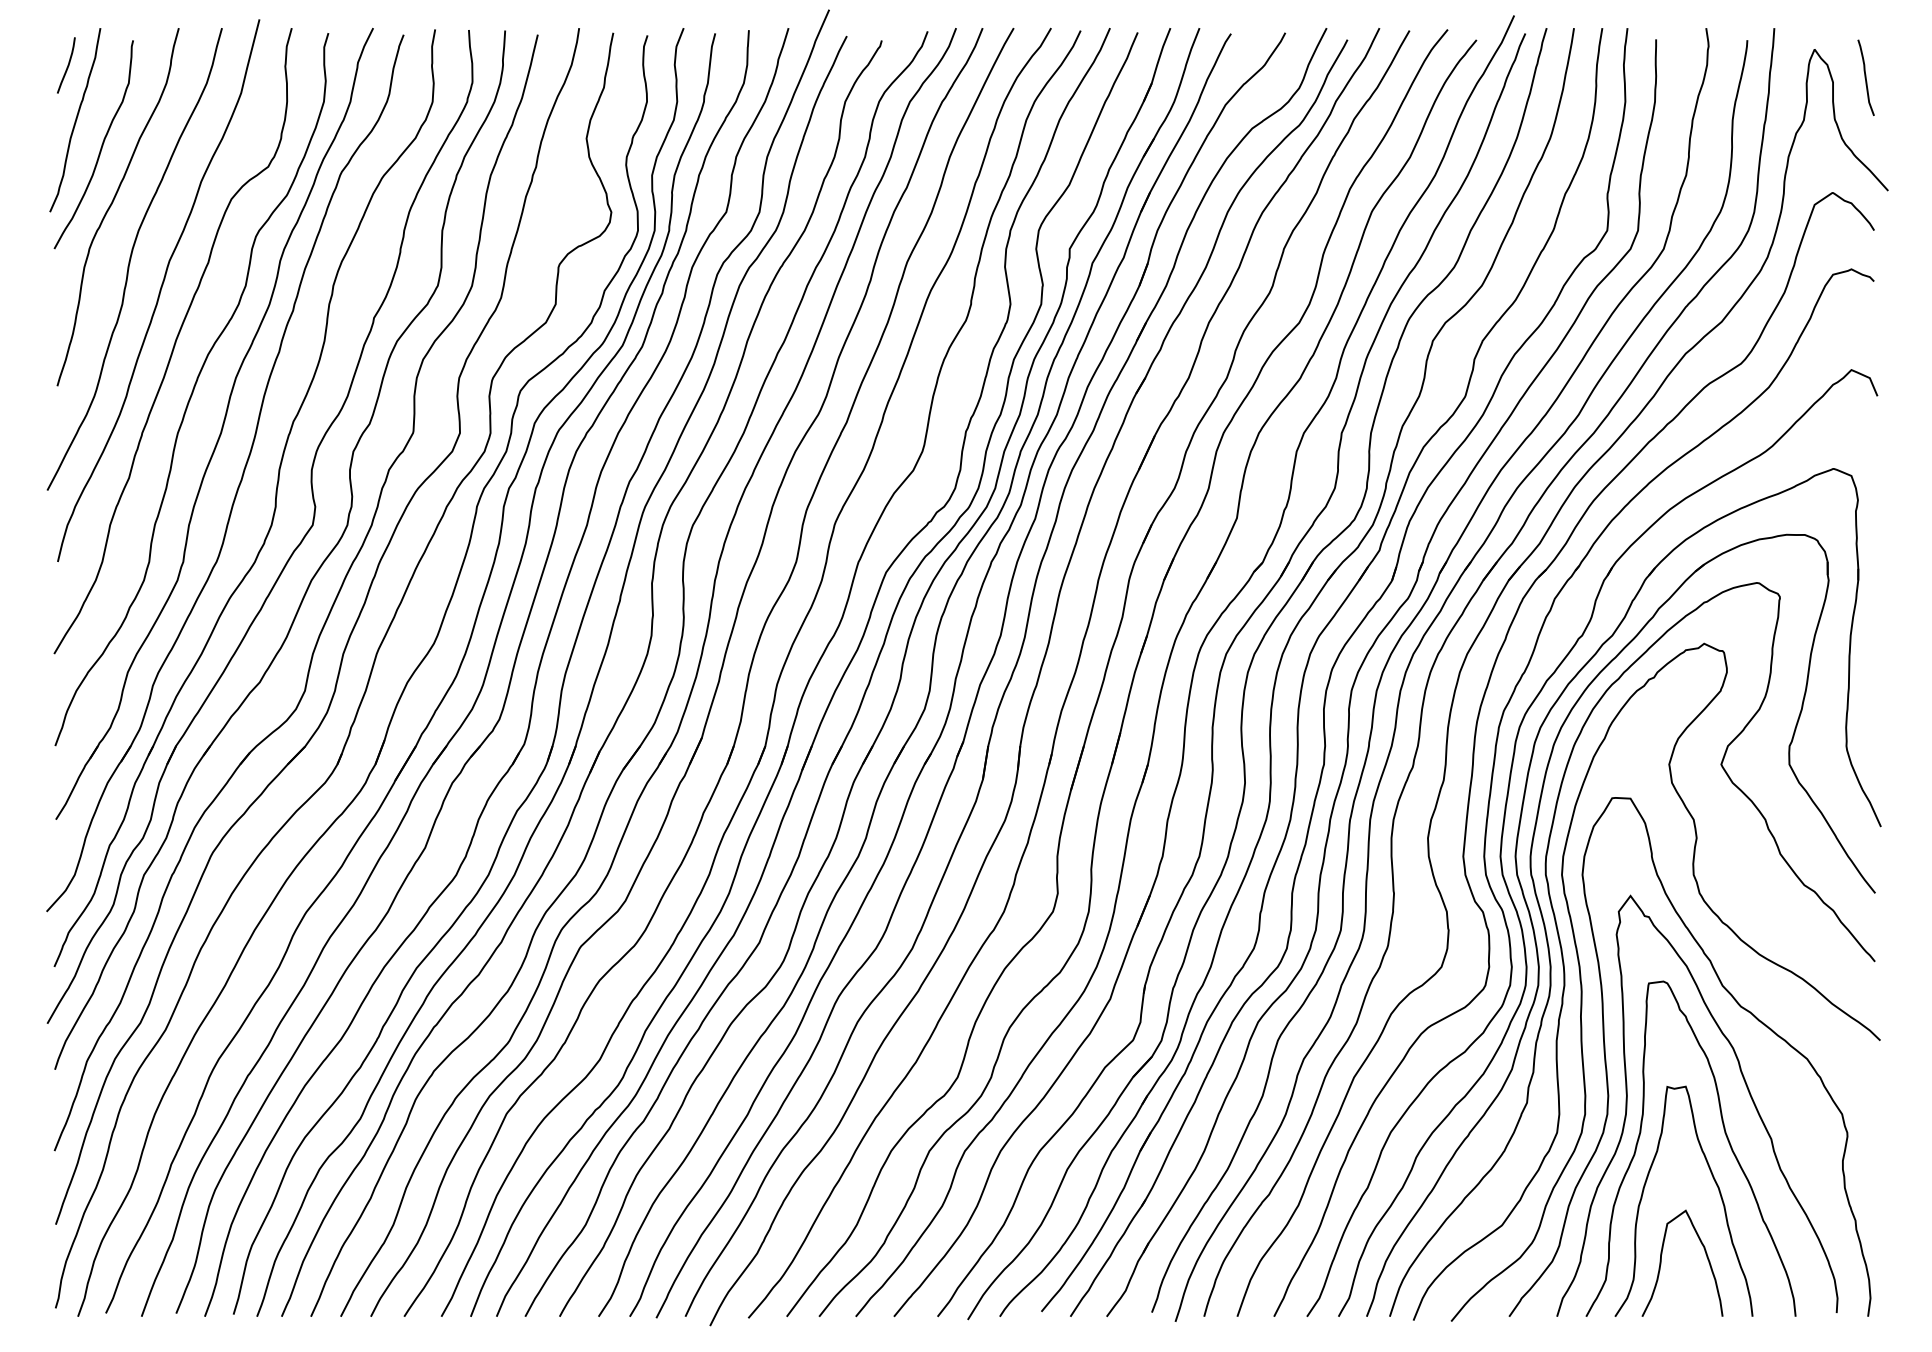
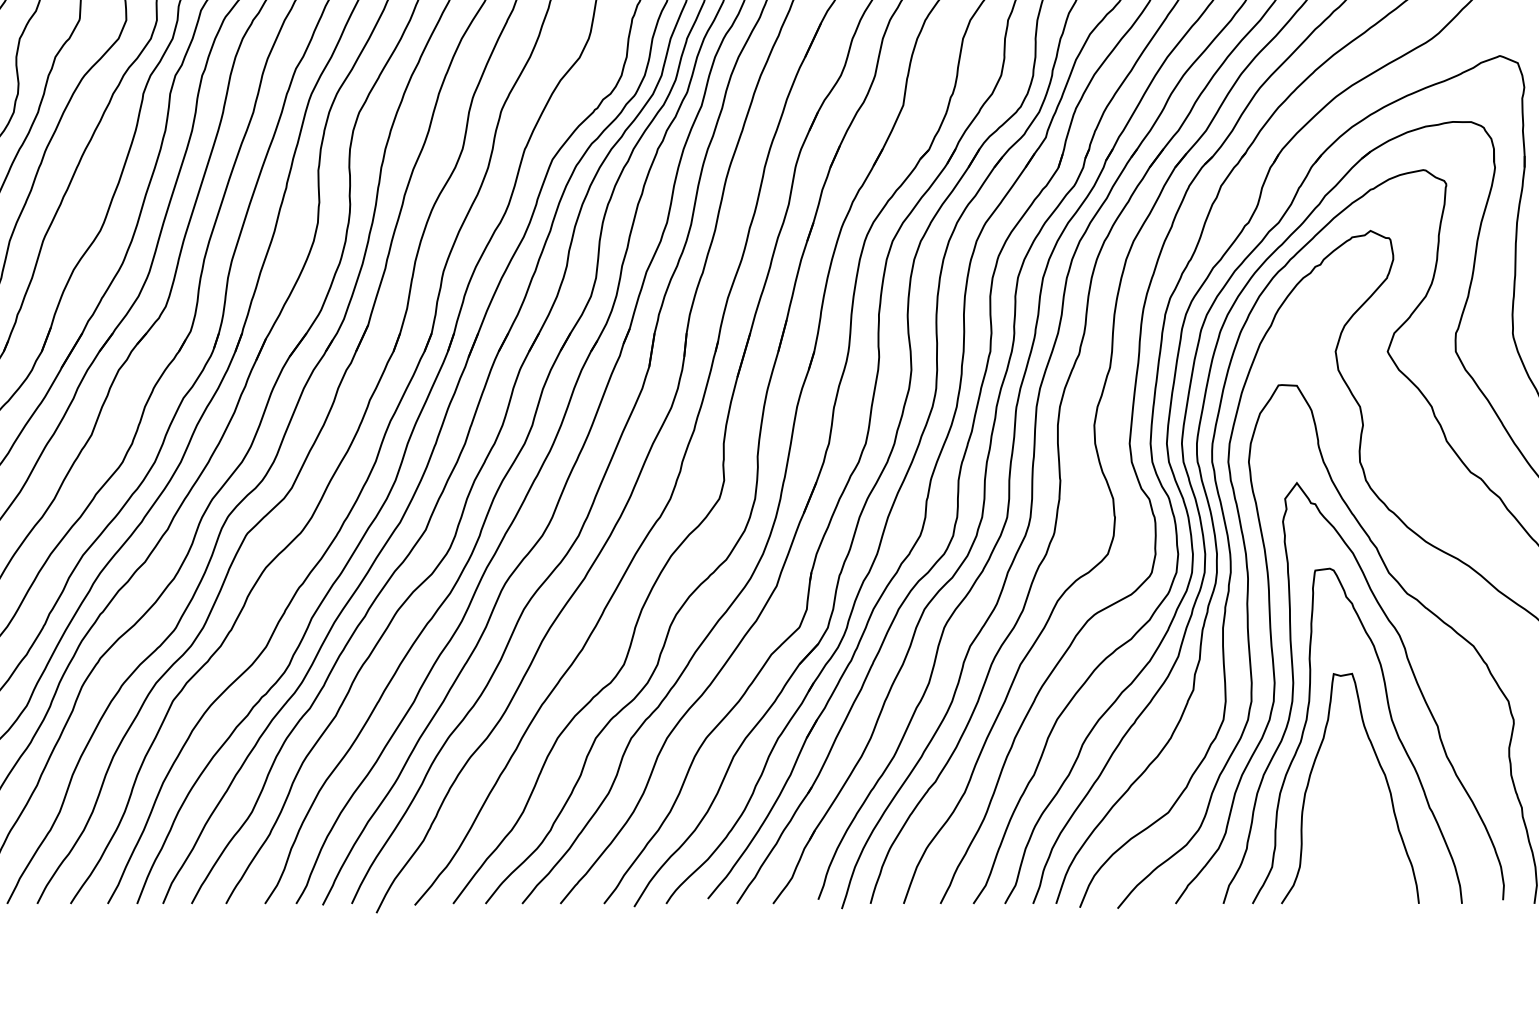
curve: (1661, 1262) -> (1327, 849), removed

